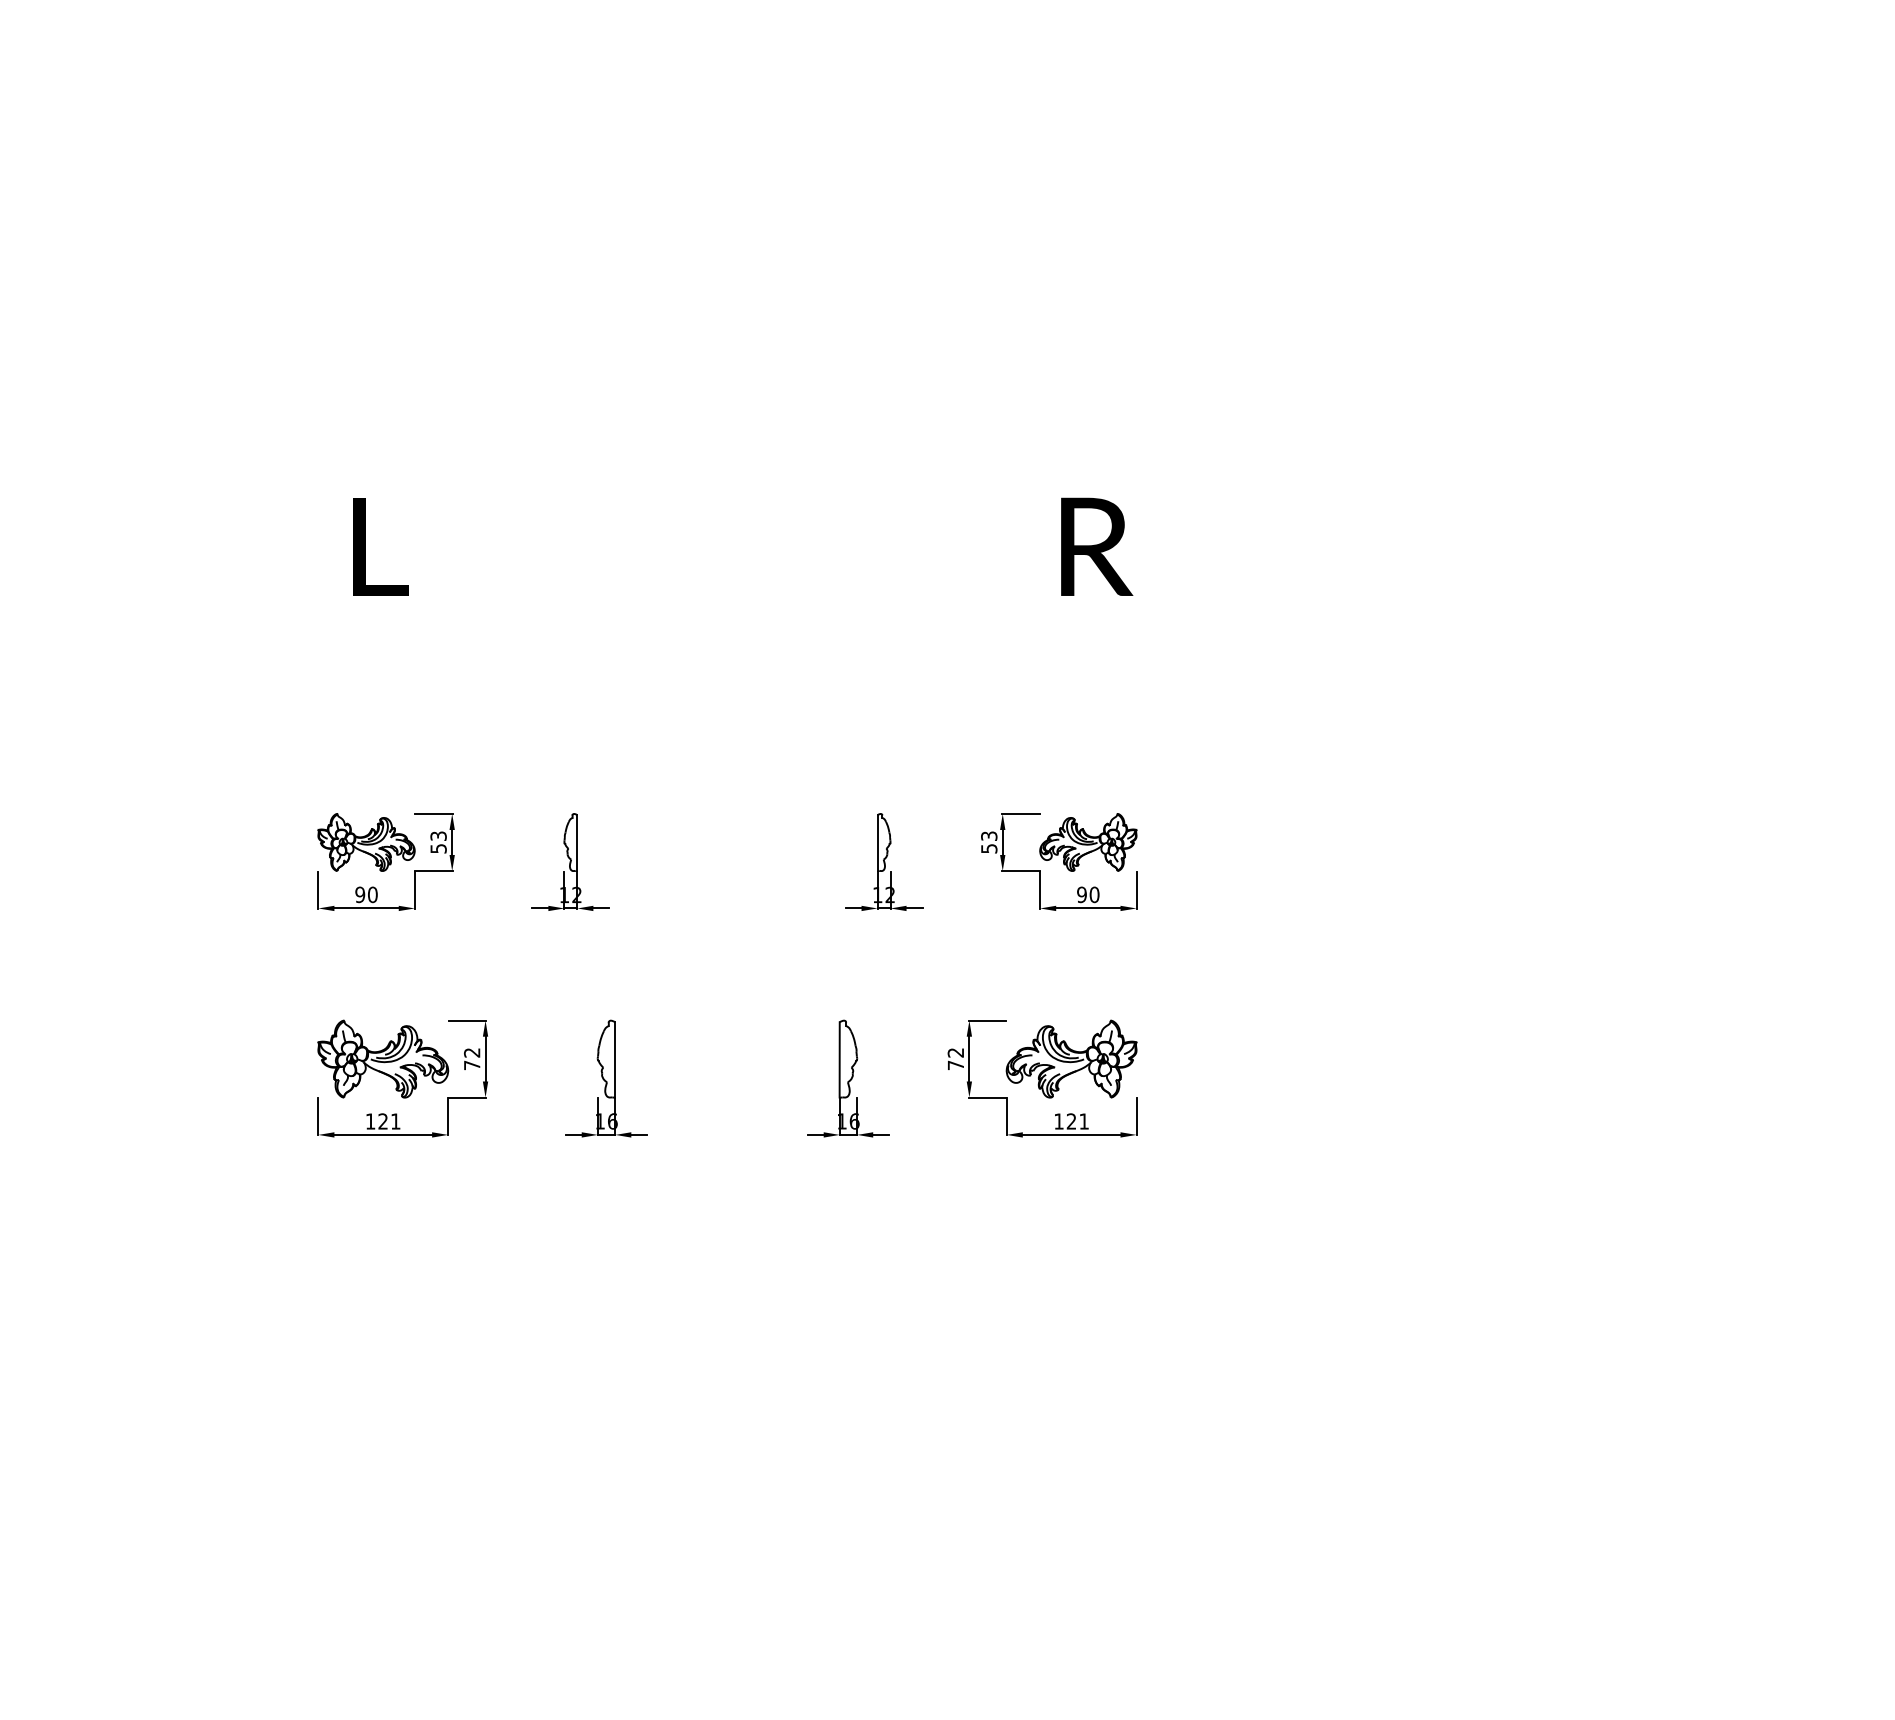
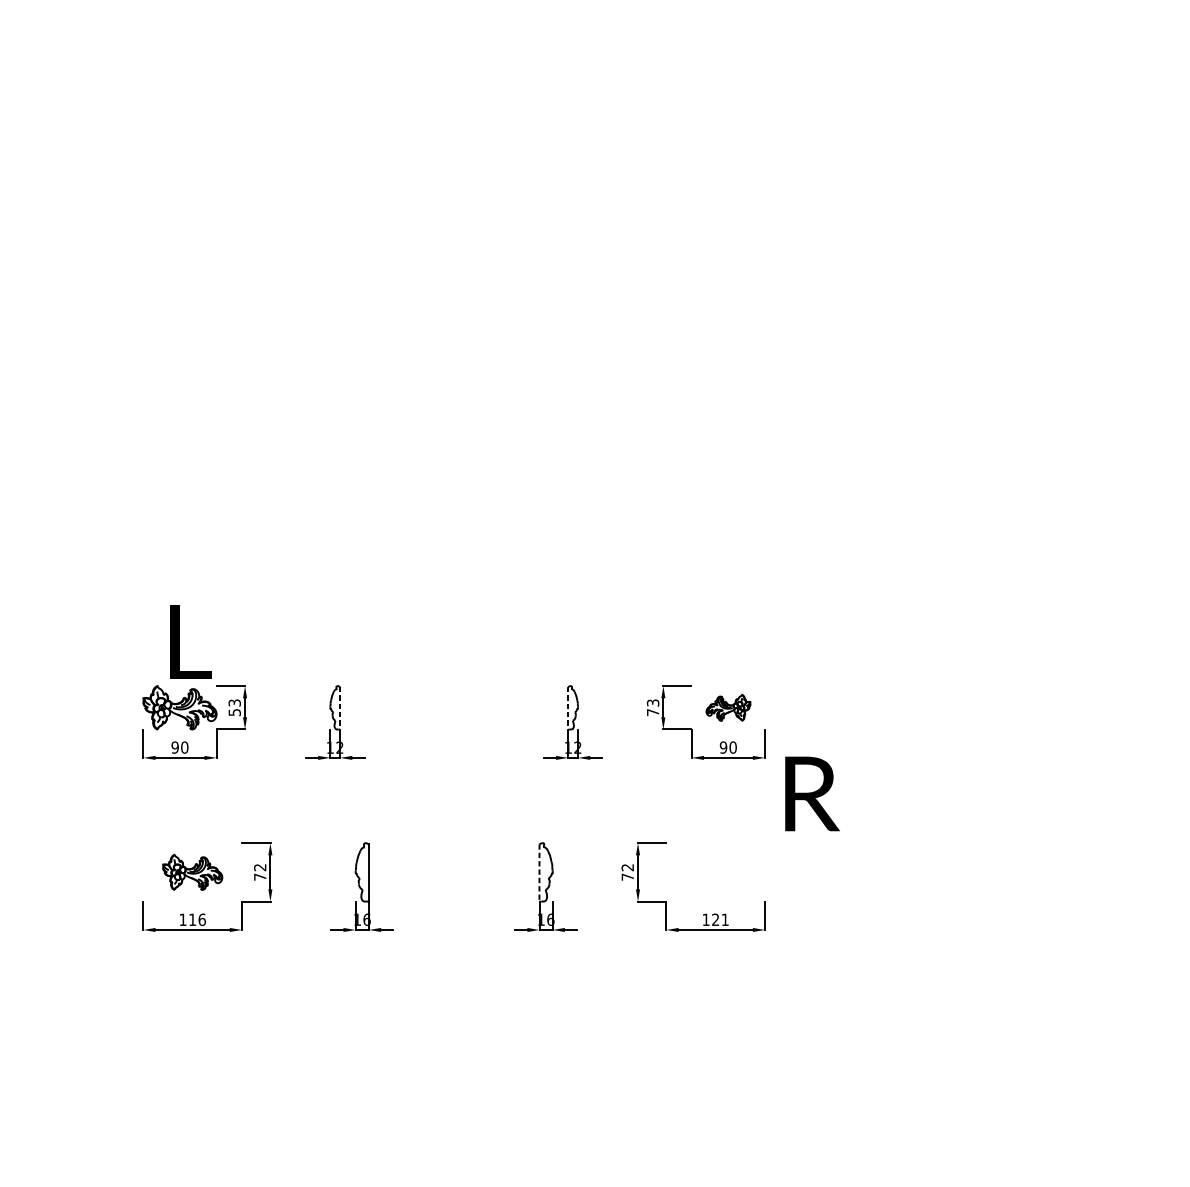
text: (380, 546) -> (190, 641), moved
text: (1097, 546) -> (812, 793), moved
part: (1088, 842) -> (728, 707), size x0.6
line: (577, 843) -> (340, 708), solid -> dashed
line: (877, 843) -> (568, 708), solid -> dashed
text: (989, 848) -> (653, 712), 53 -> 73
part: (383, 1058) -> (192, 871), size x0.6
part: (1071, 1058) -> (715, 871), removed
line: (839, 1059) -> (539, 872), solid -> dashed
text: (389, 1121) -> (197, 919), 121 -> 116

